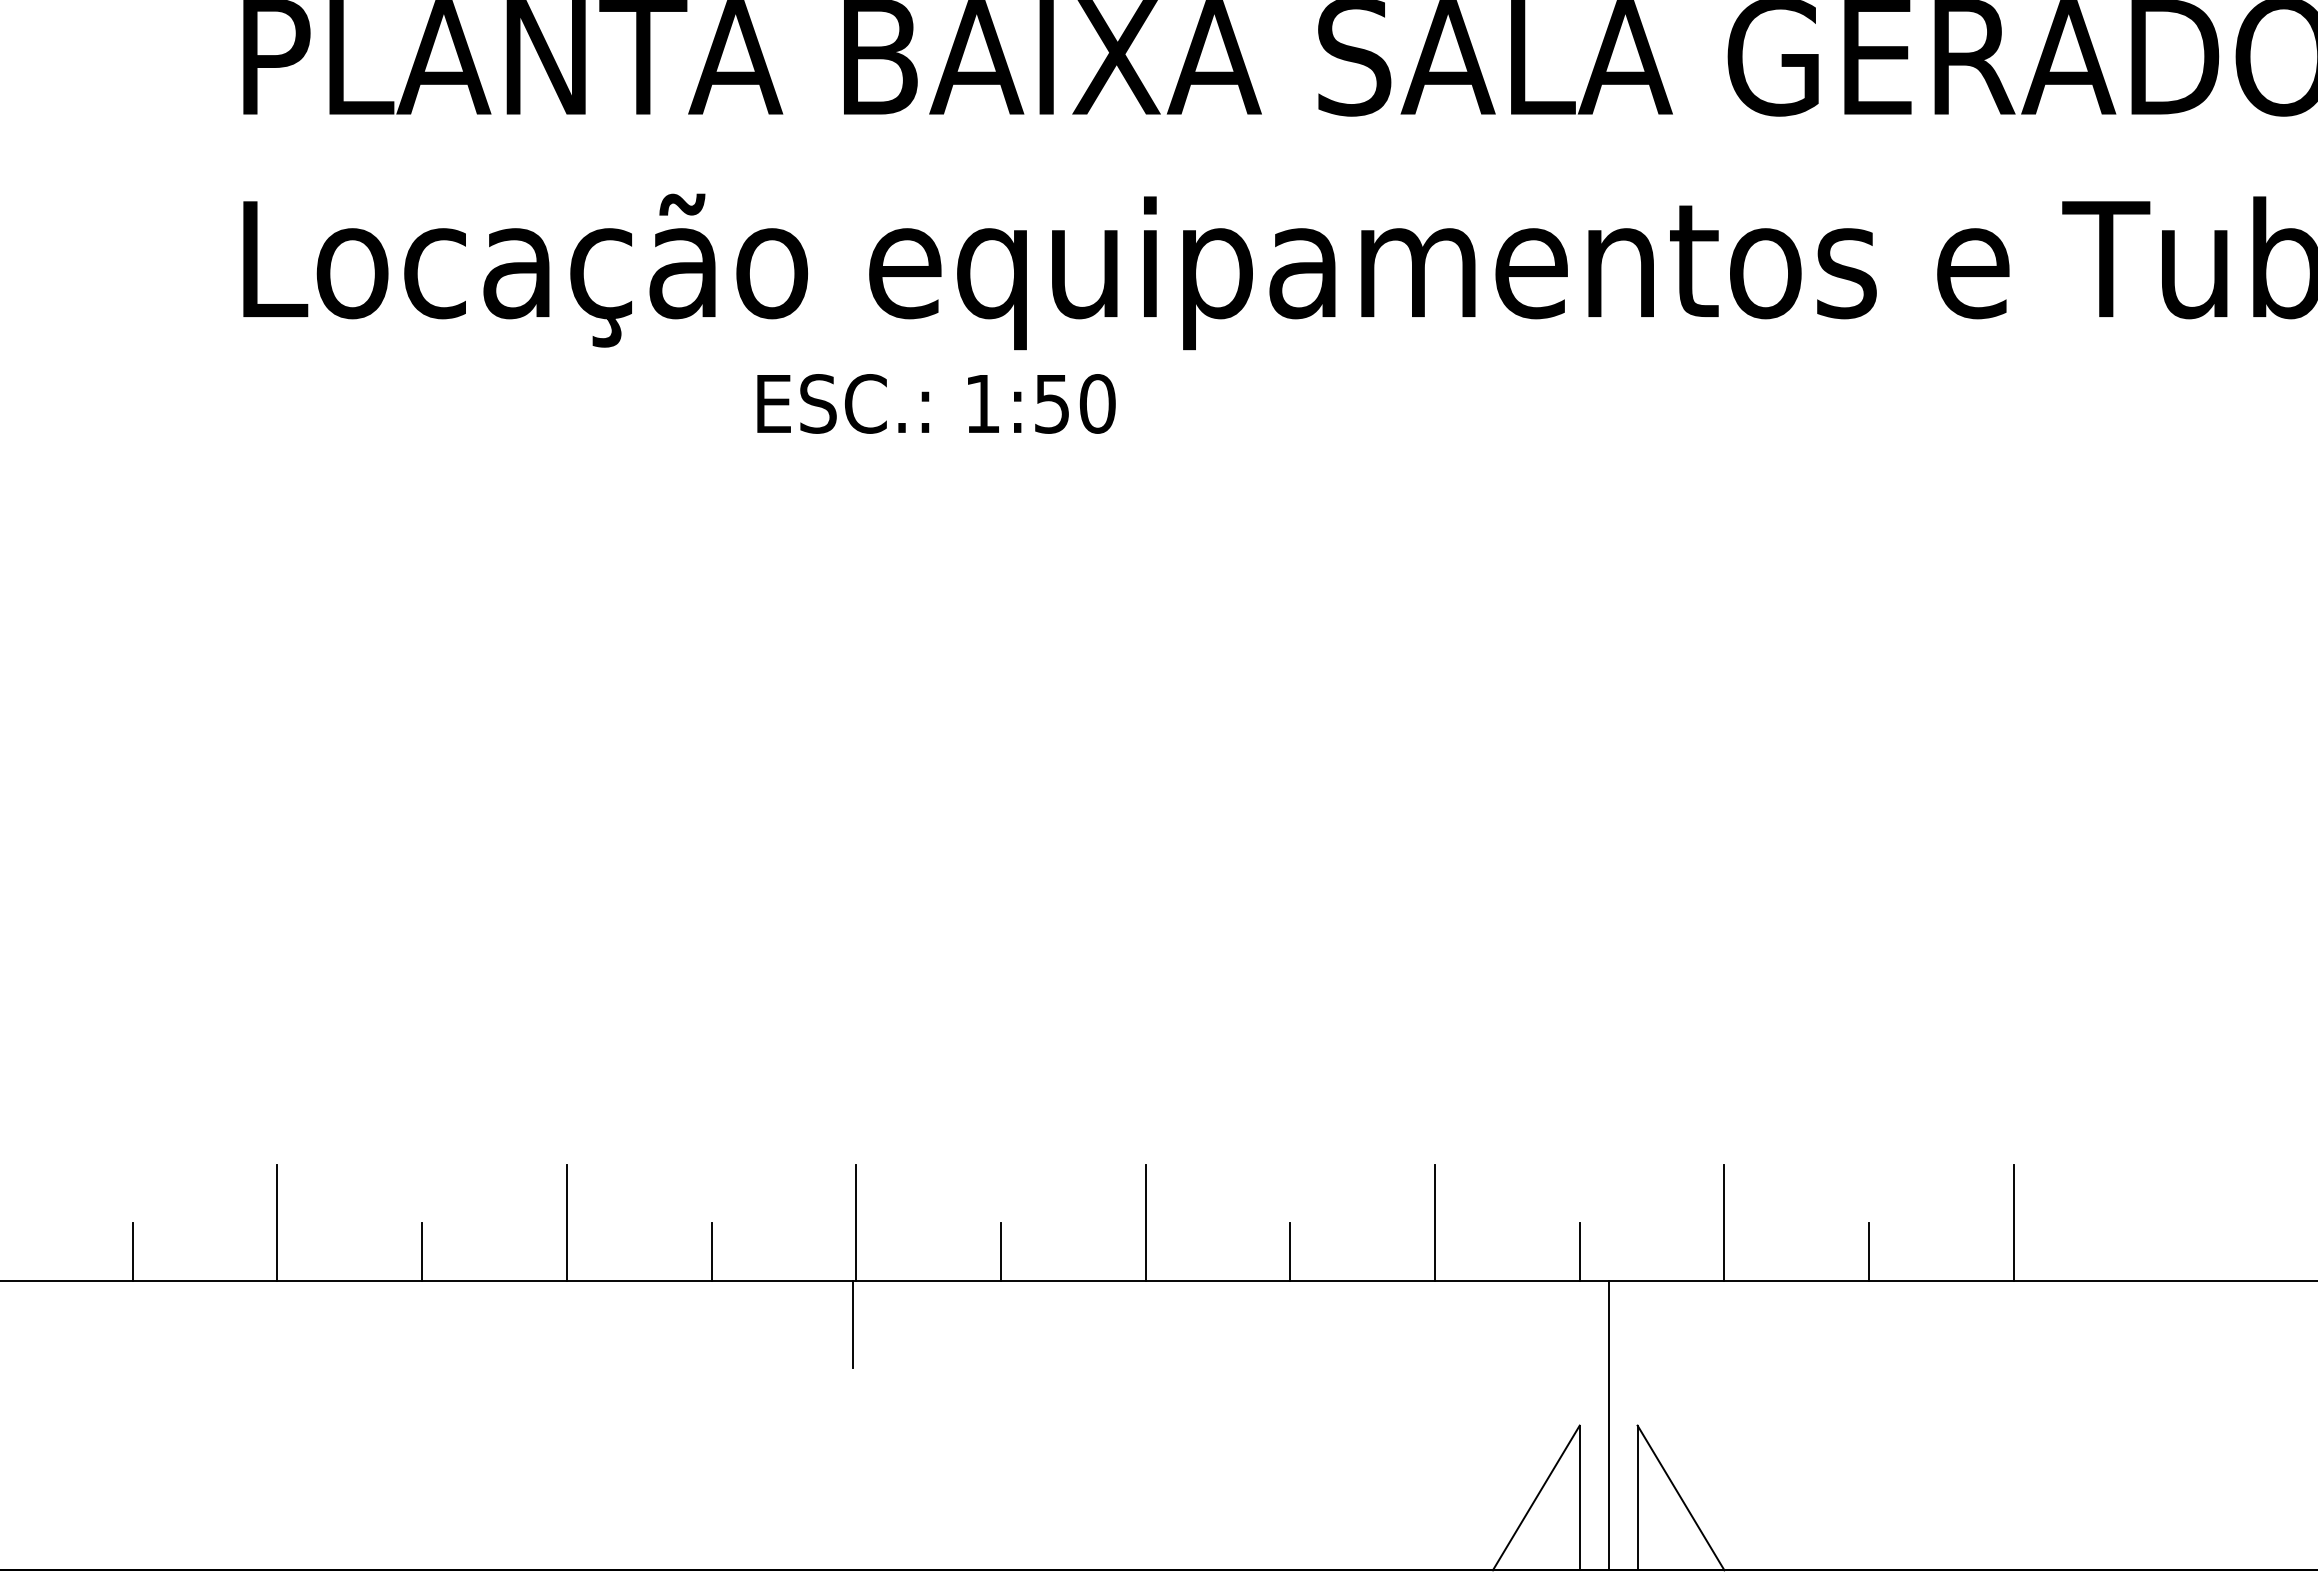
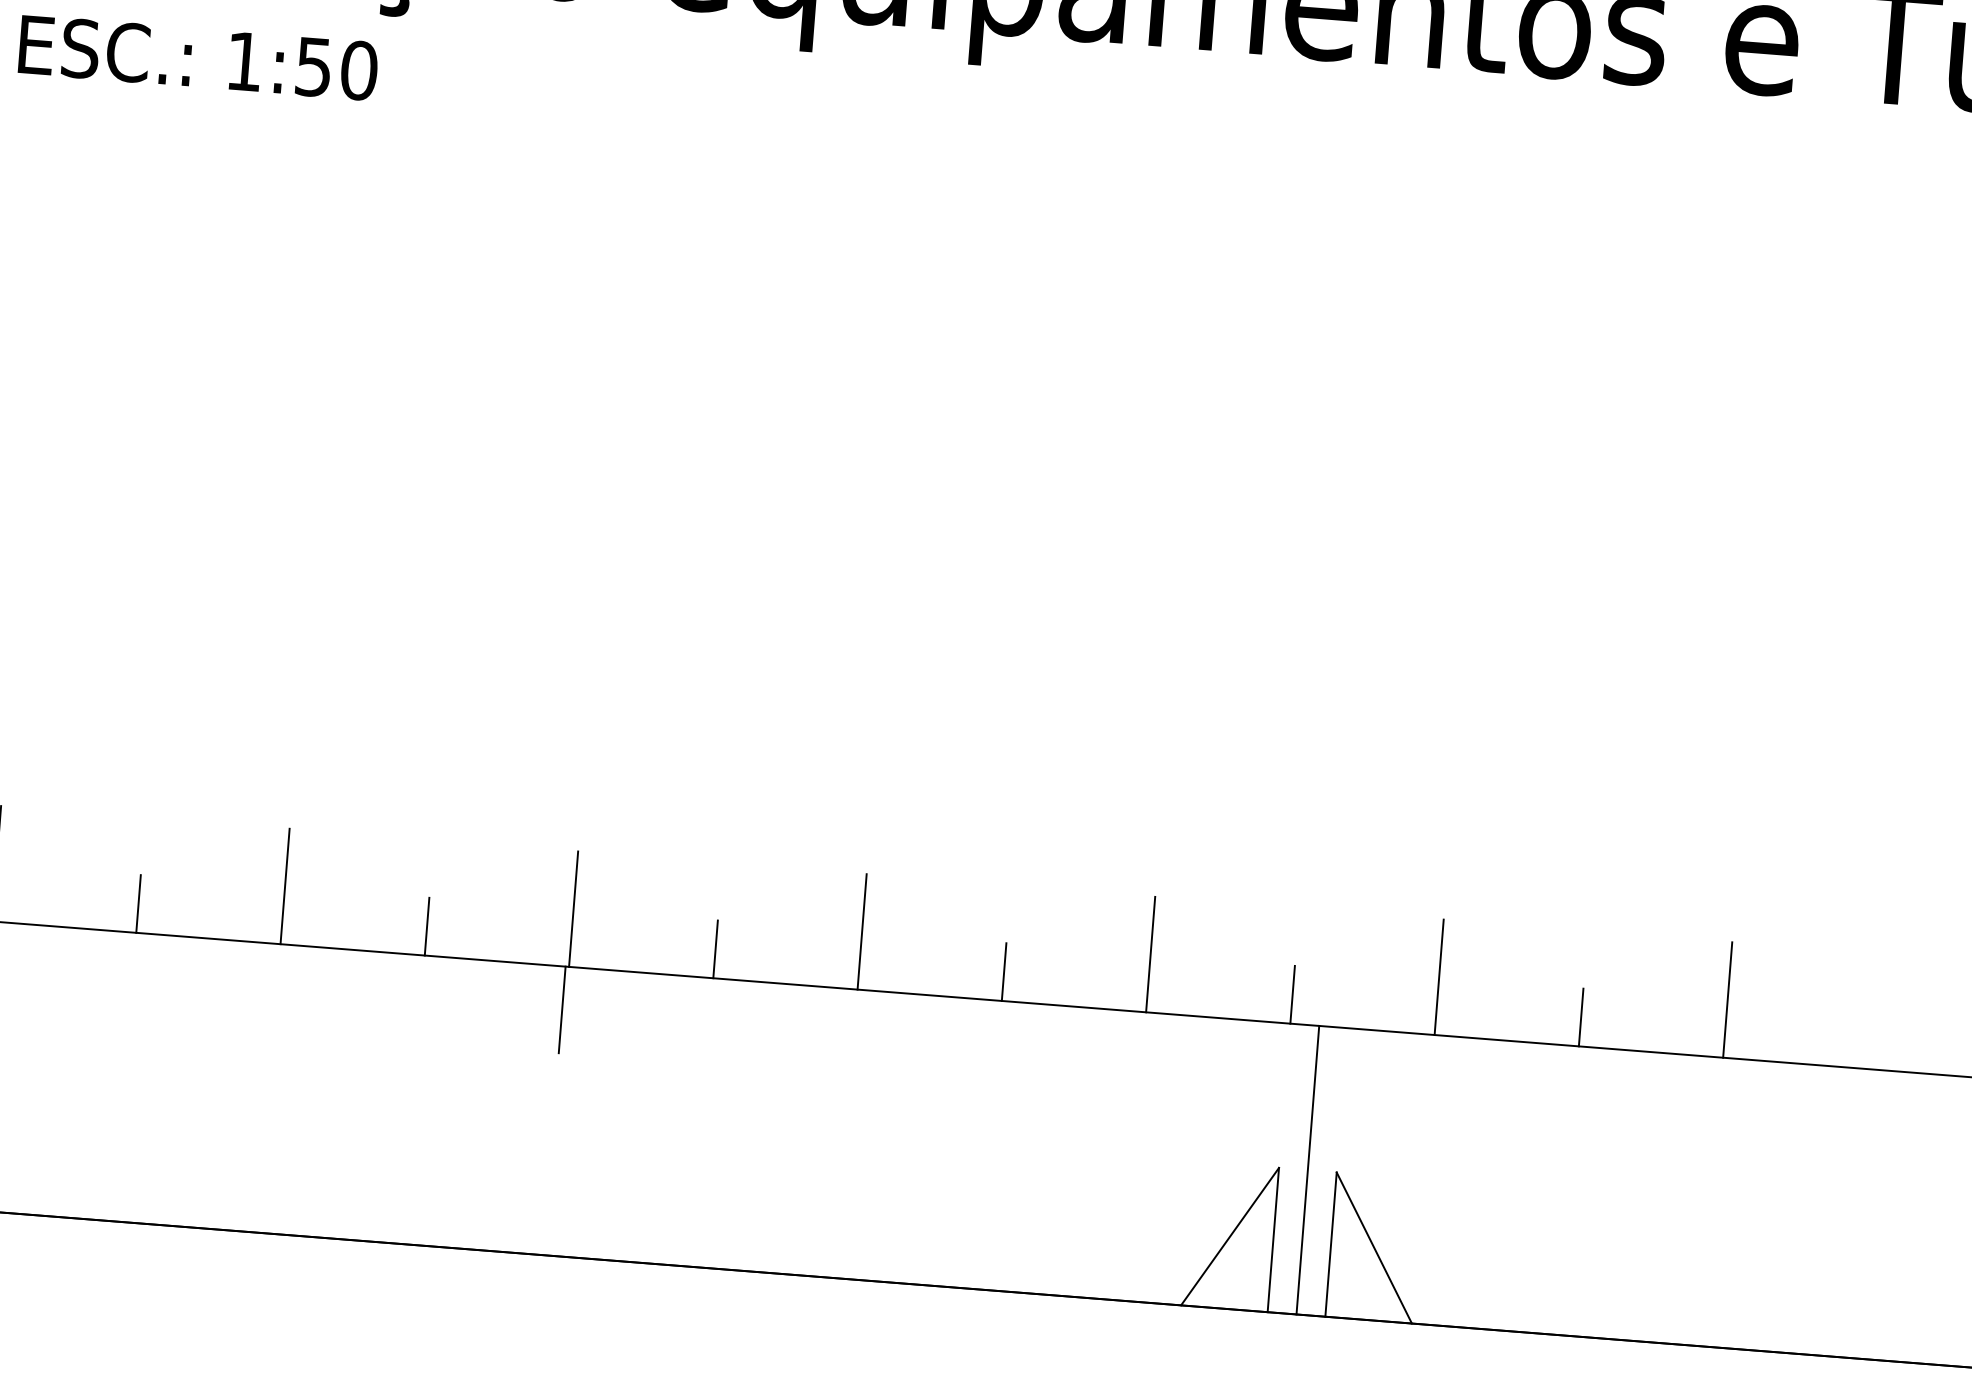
text: (936, 403) -> (198, 57), moved

